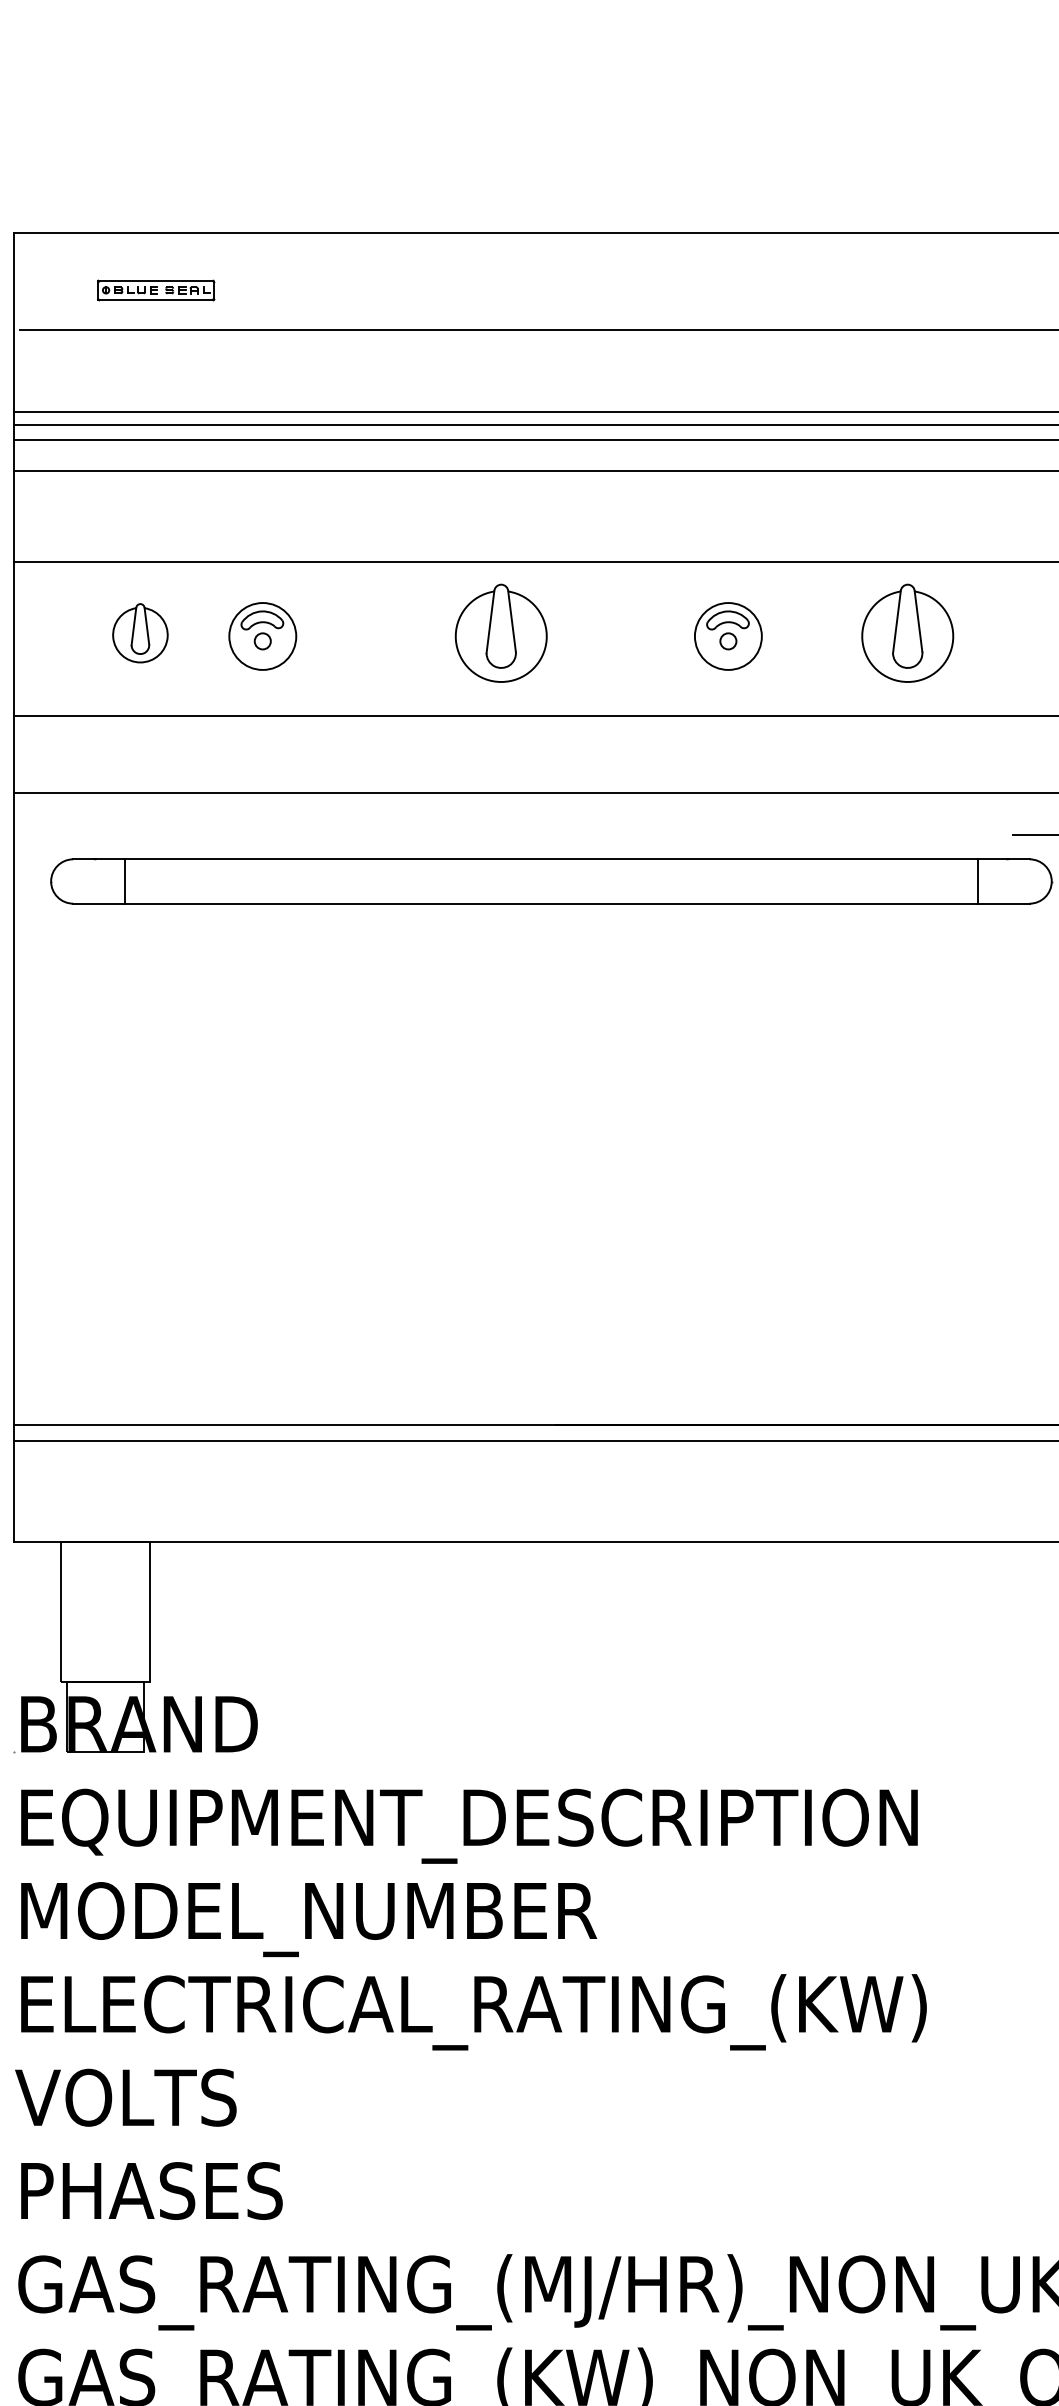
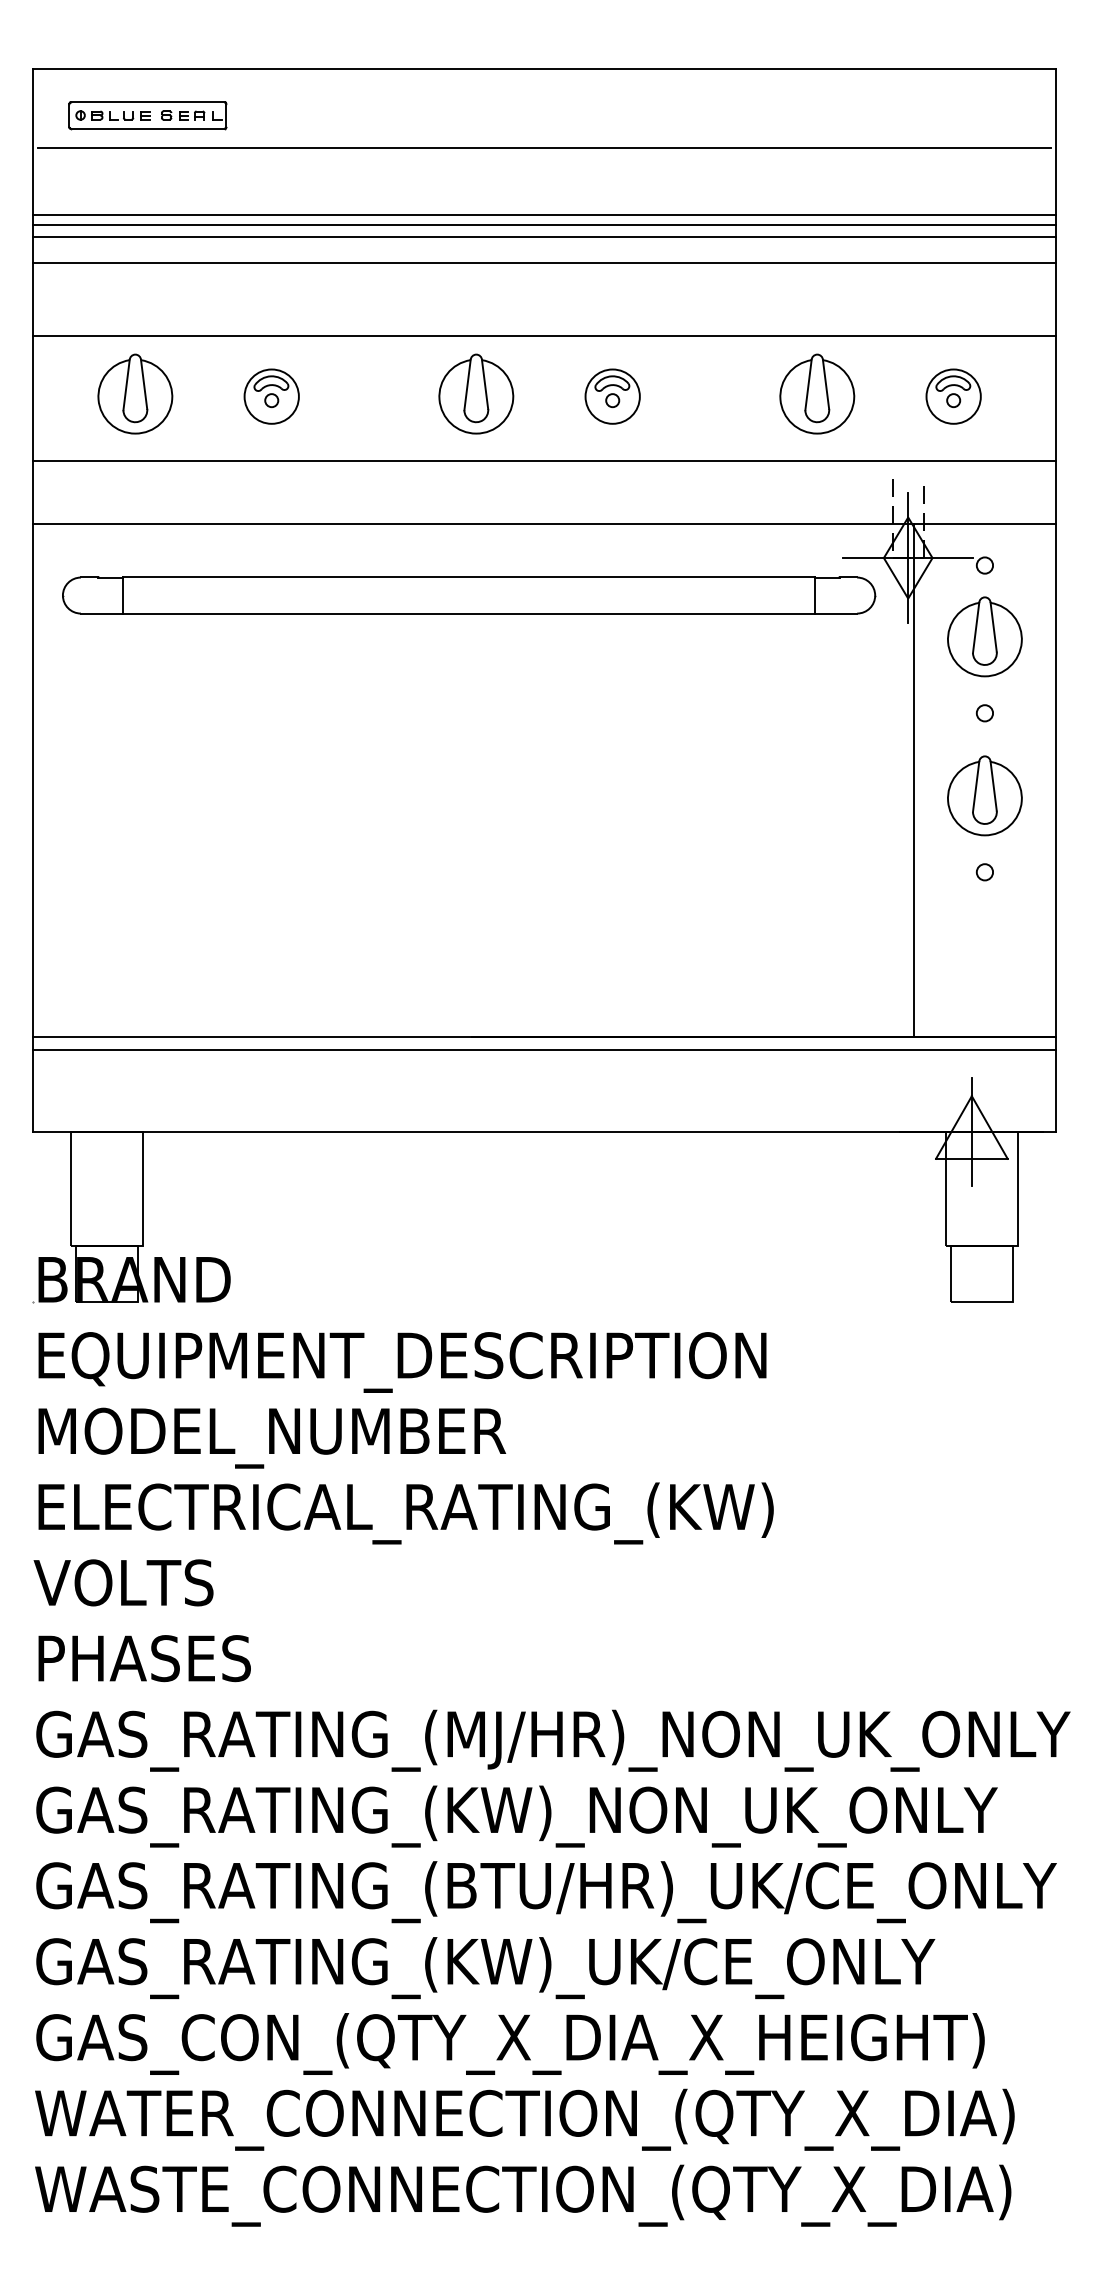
part: (155, 290) -> (147, 115), size x1.67
part: (140, 632) -> (135, 393), size x1.67
part: (501, 632) -> (476, 393), moved
part: (908, 632) -> (817, 393), moved
part: (262, 636) -> (271, 396), moved

